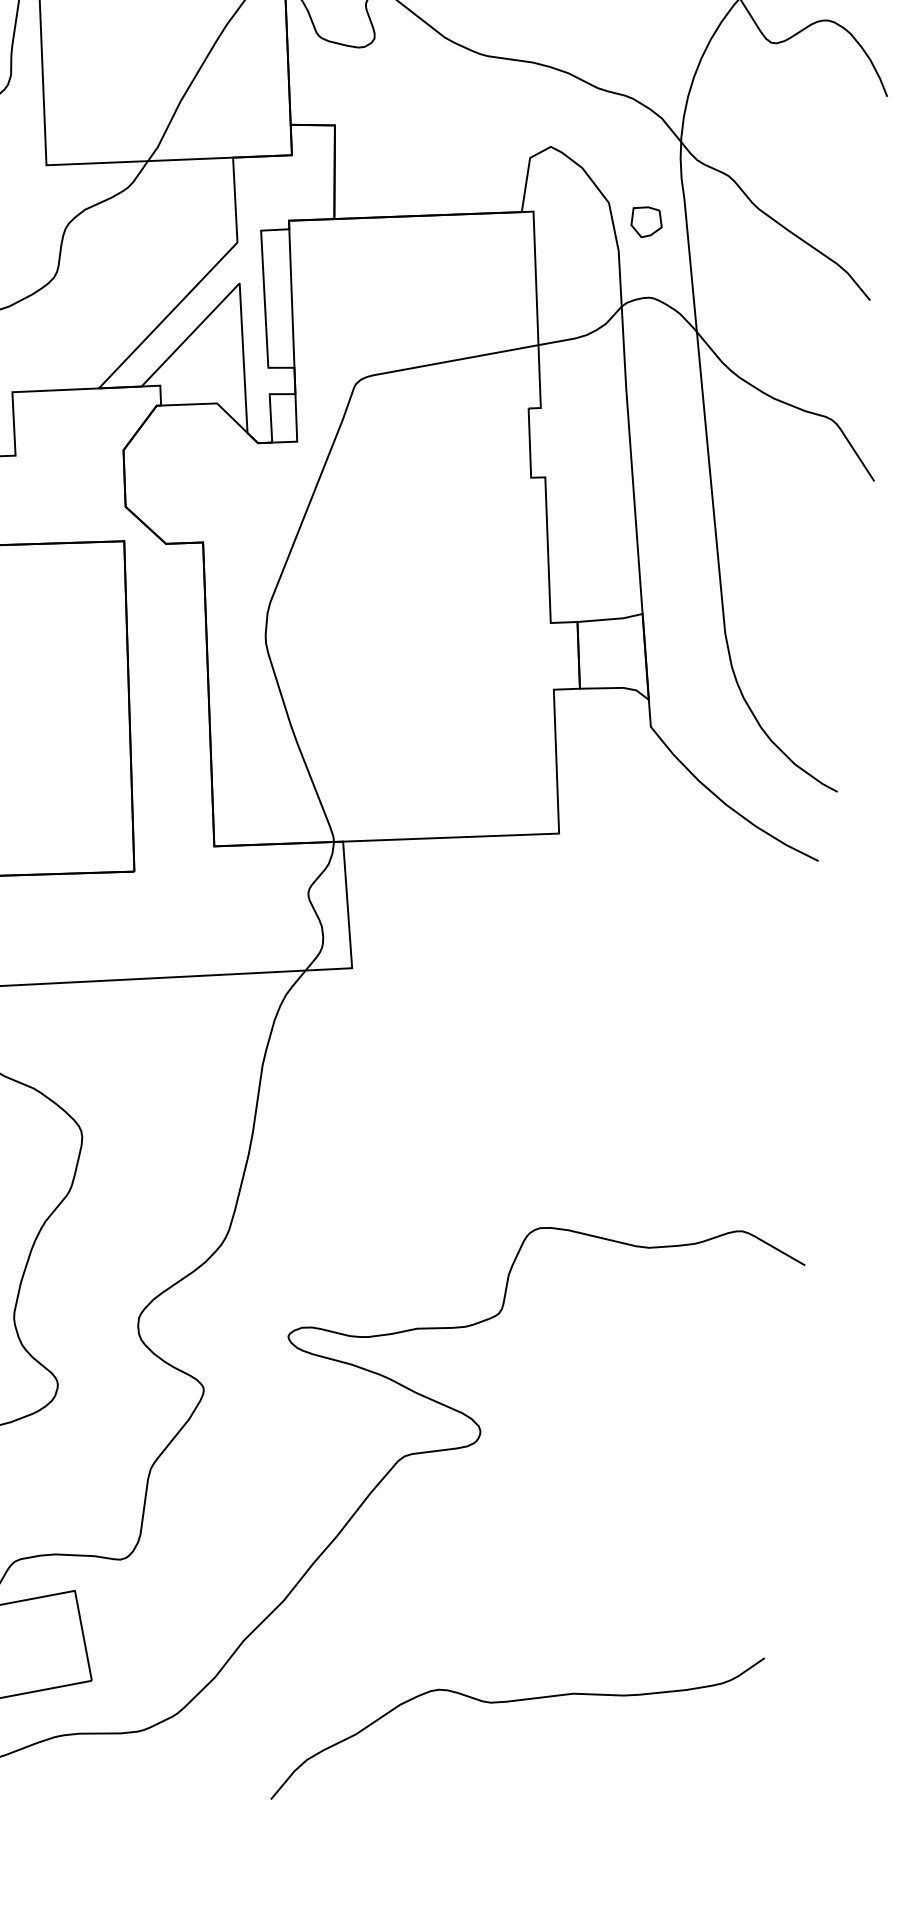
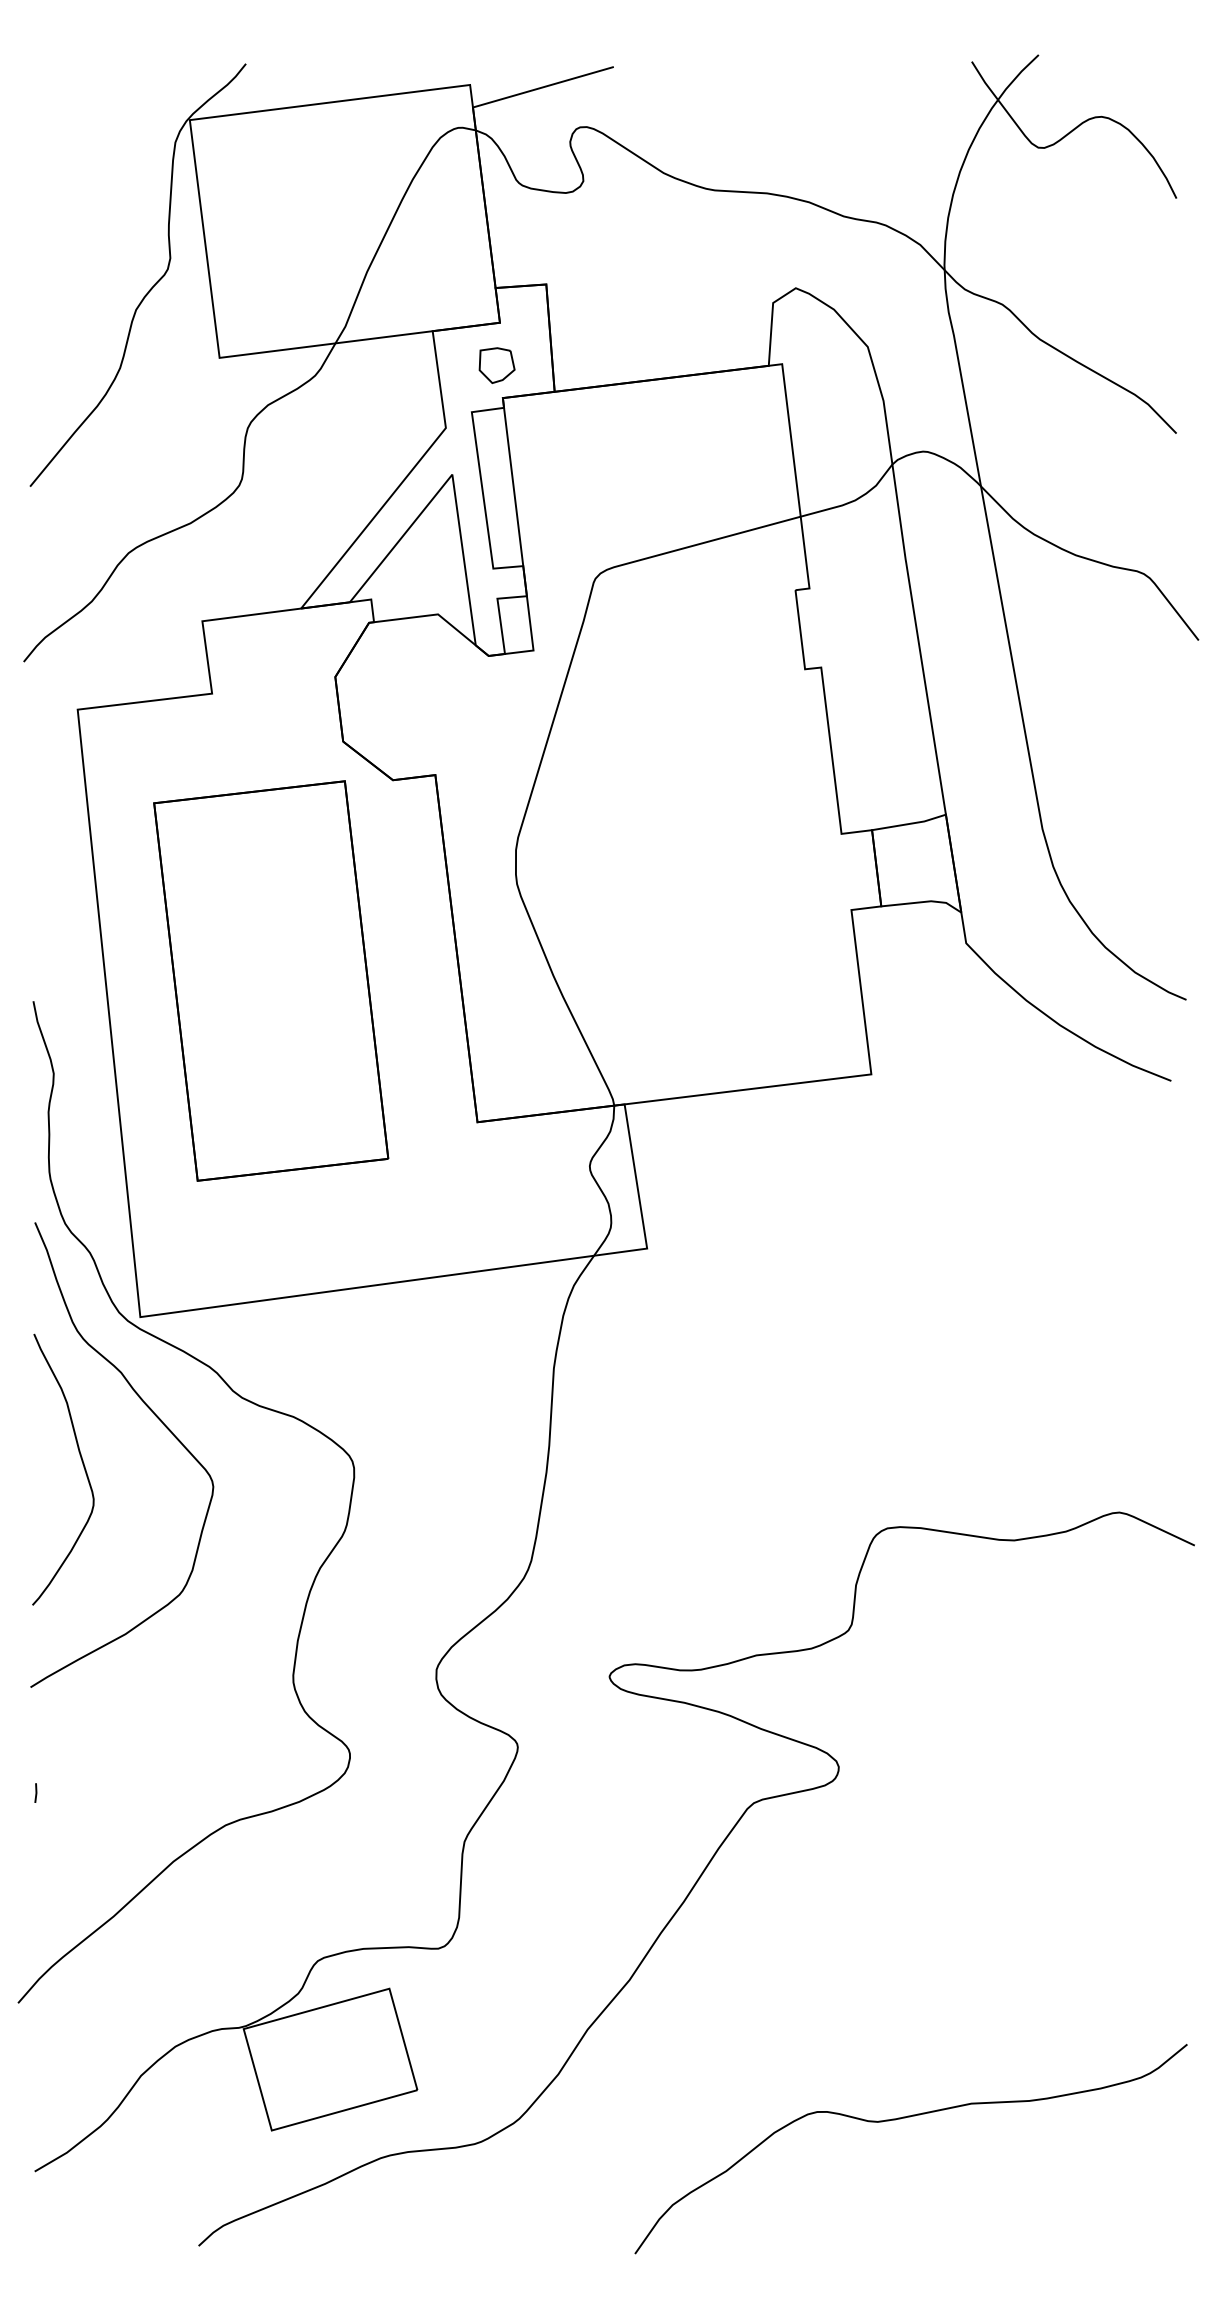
part: (646, 222) -> (496, 365), moved
curve: (515, 1701) -> (905, 2118), moved

